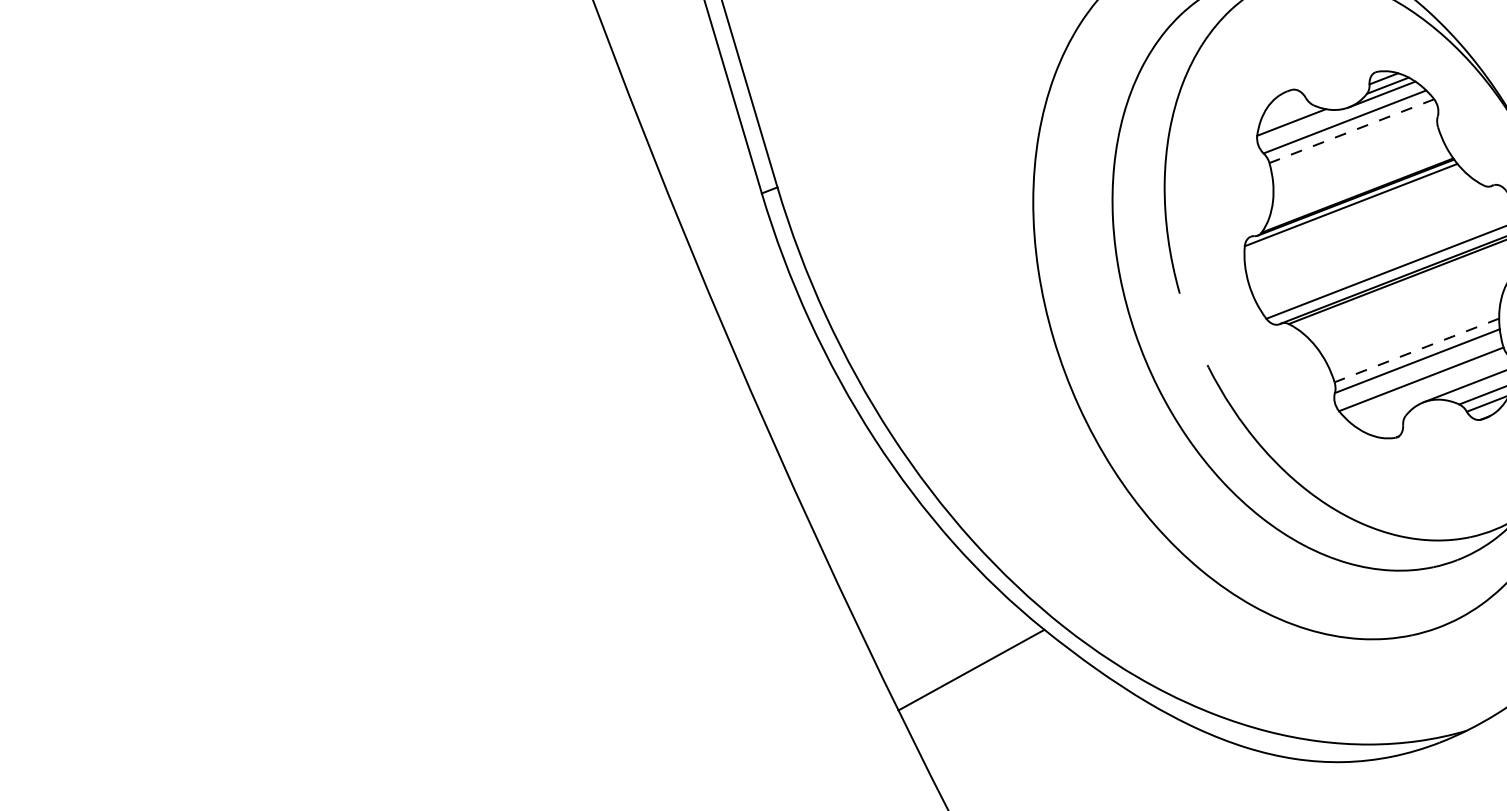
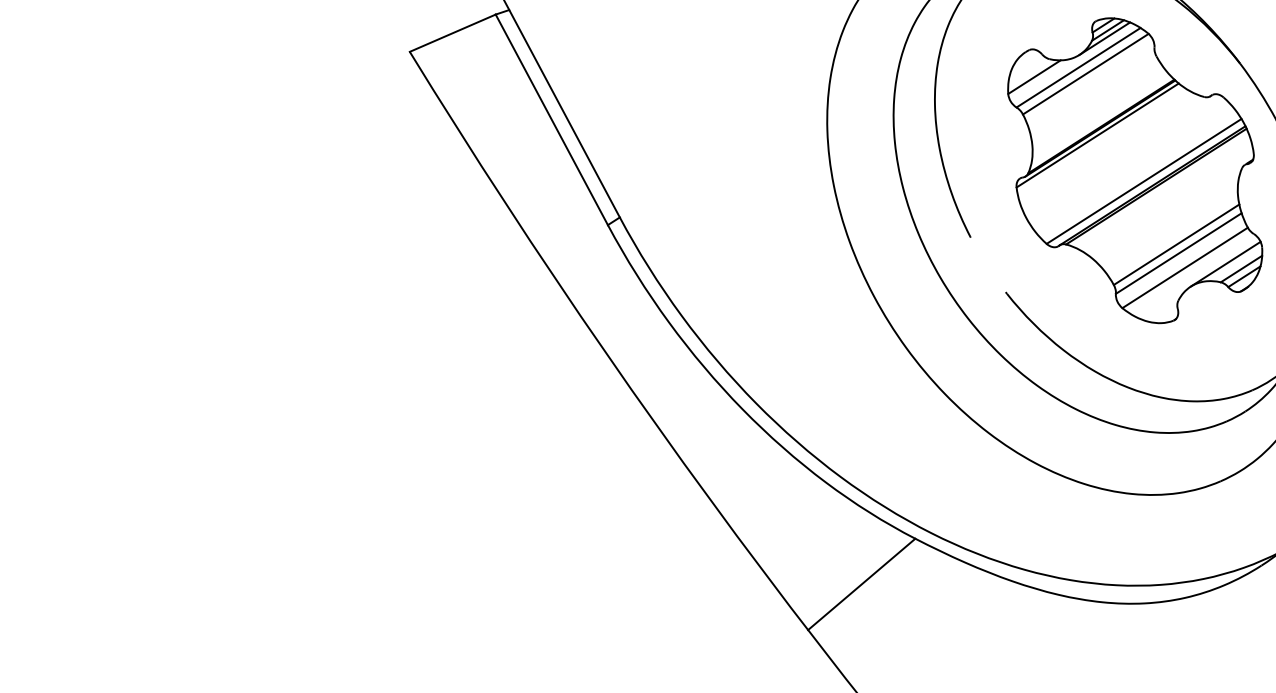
line: (1351, 131) -> (1085, 74), dashed -> solid
line: (1416, 350) -> (1176, 244), dashed -> solid

